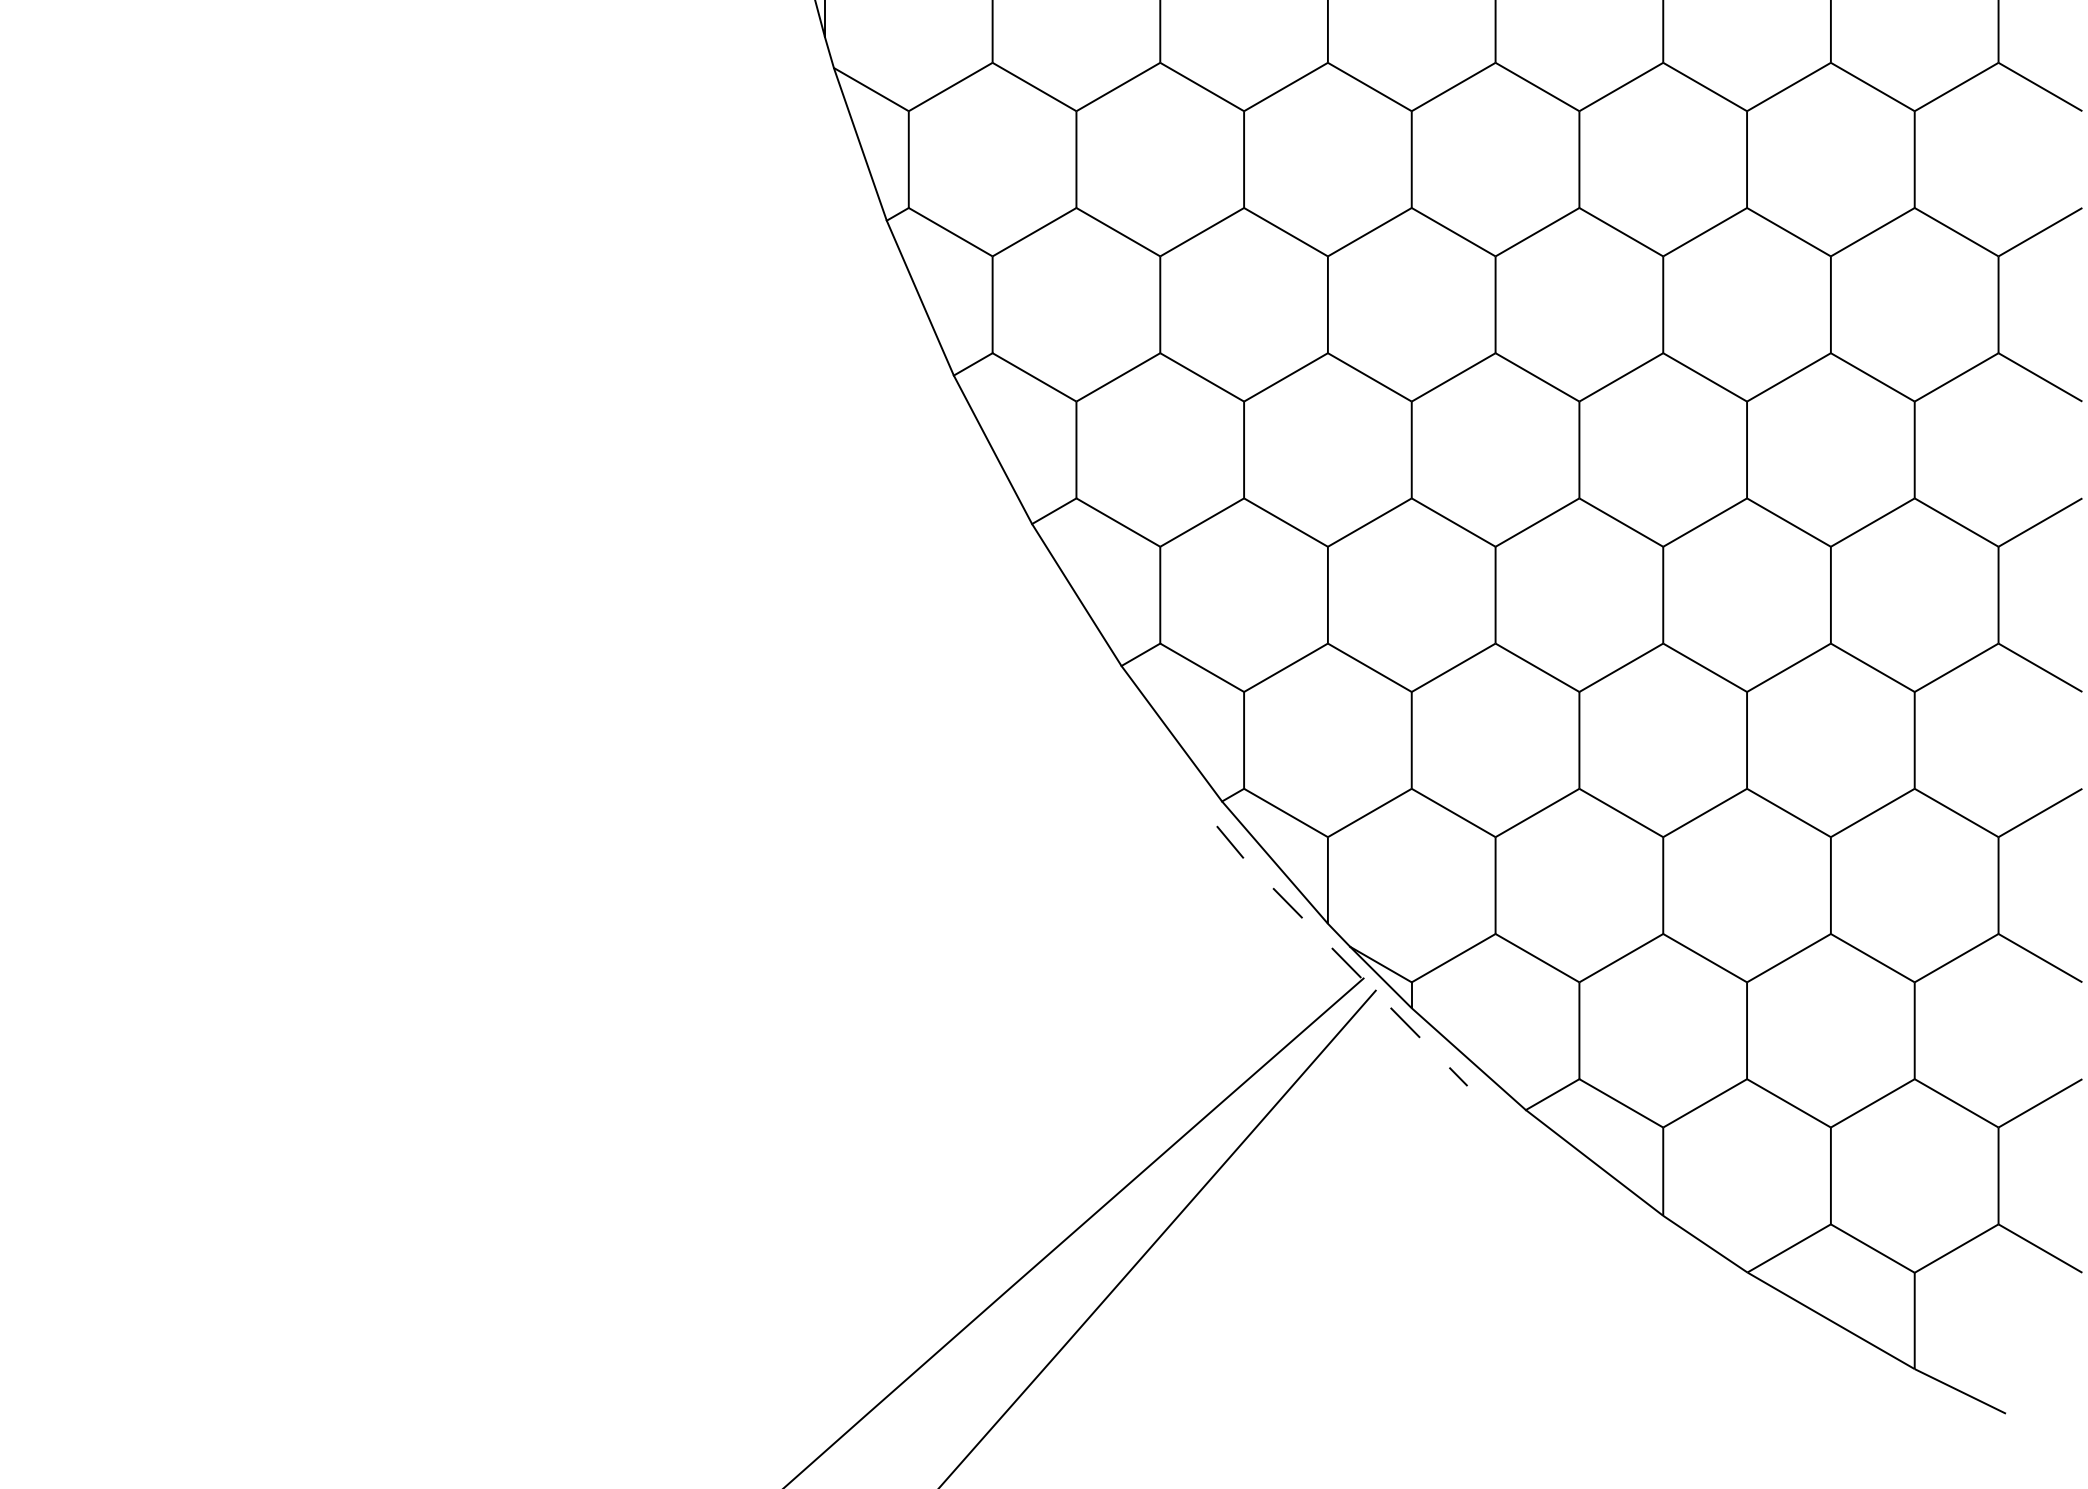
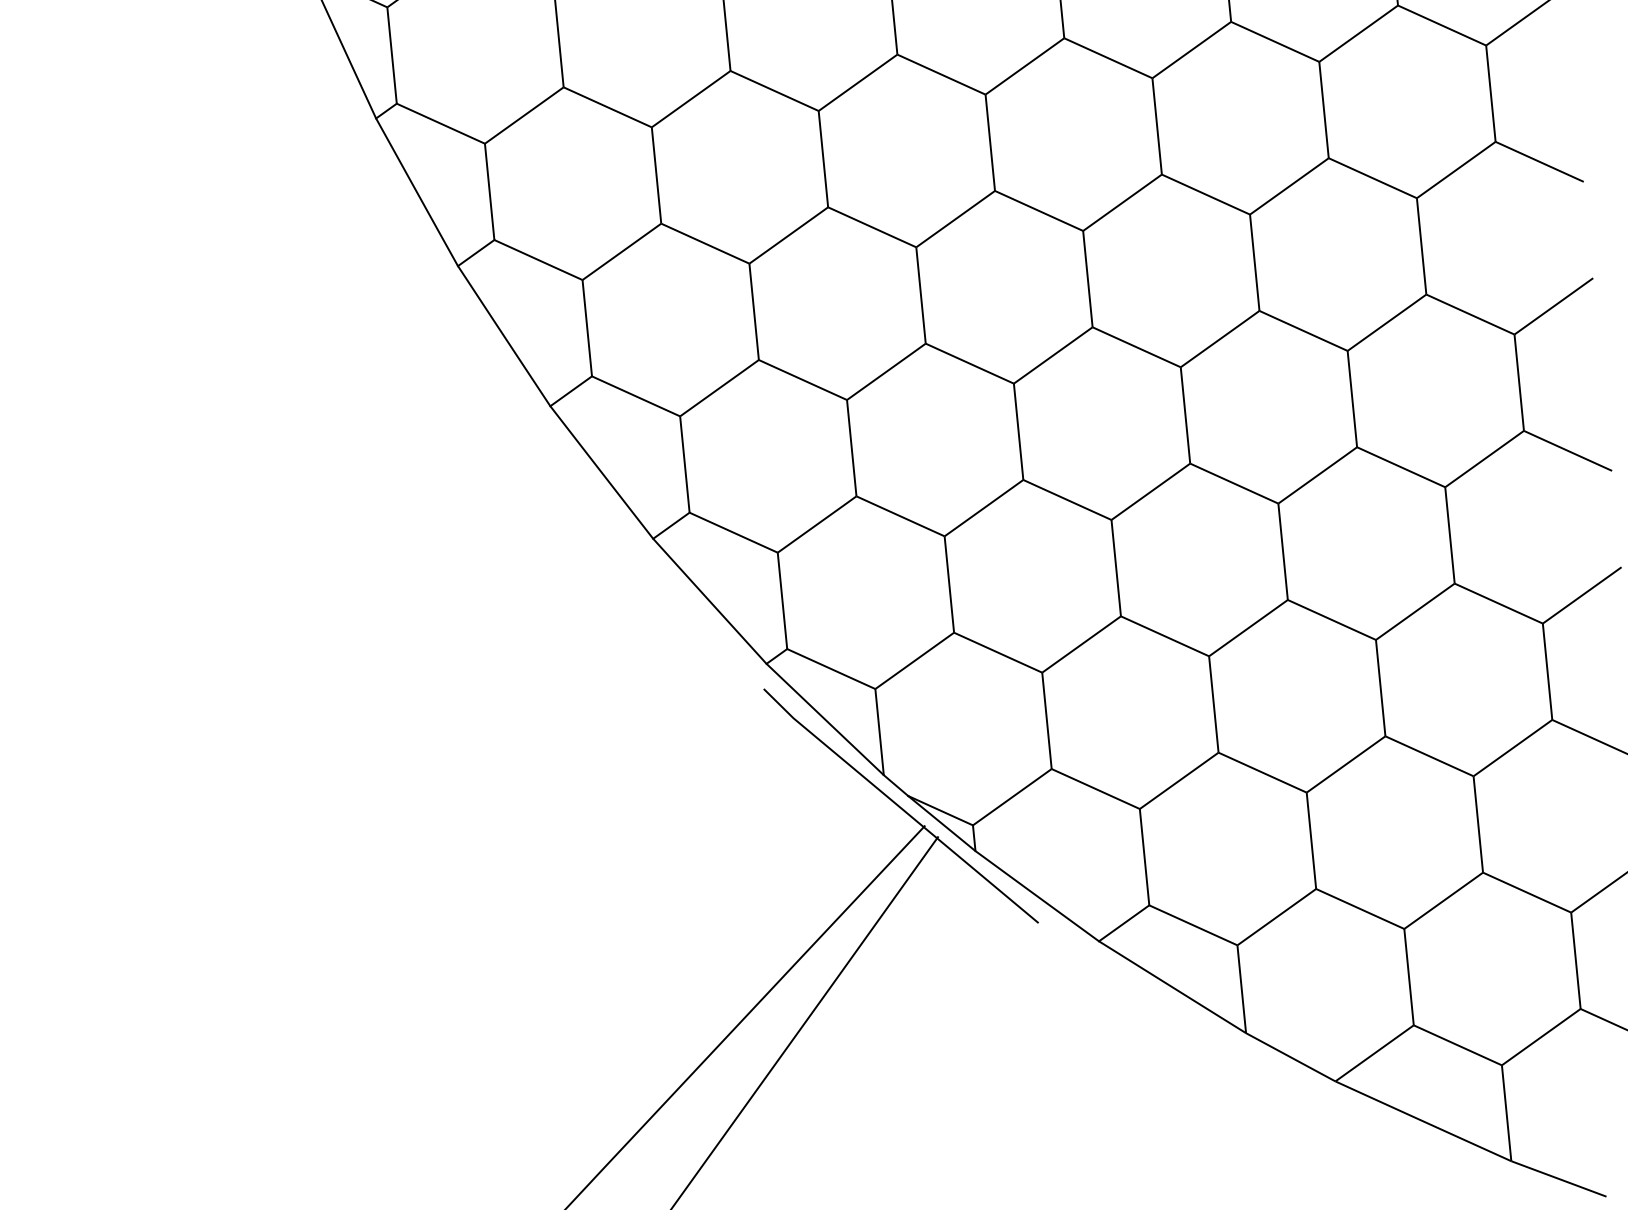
line: (1340, 957) -> (899, 807), dashed -> solid

